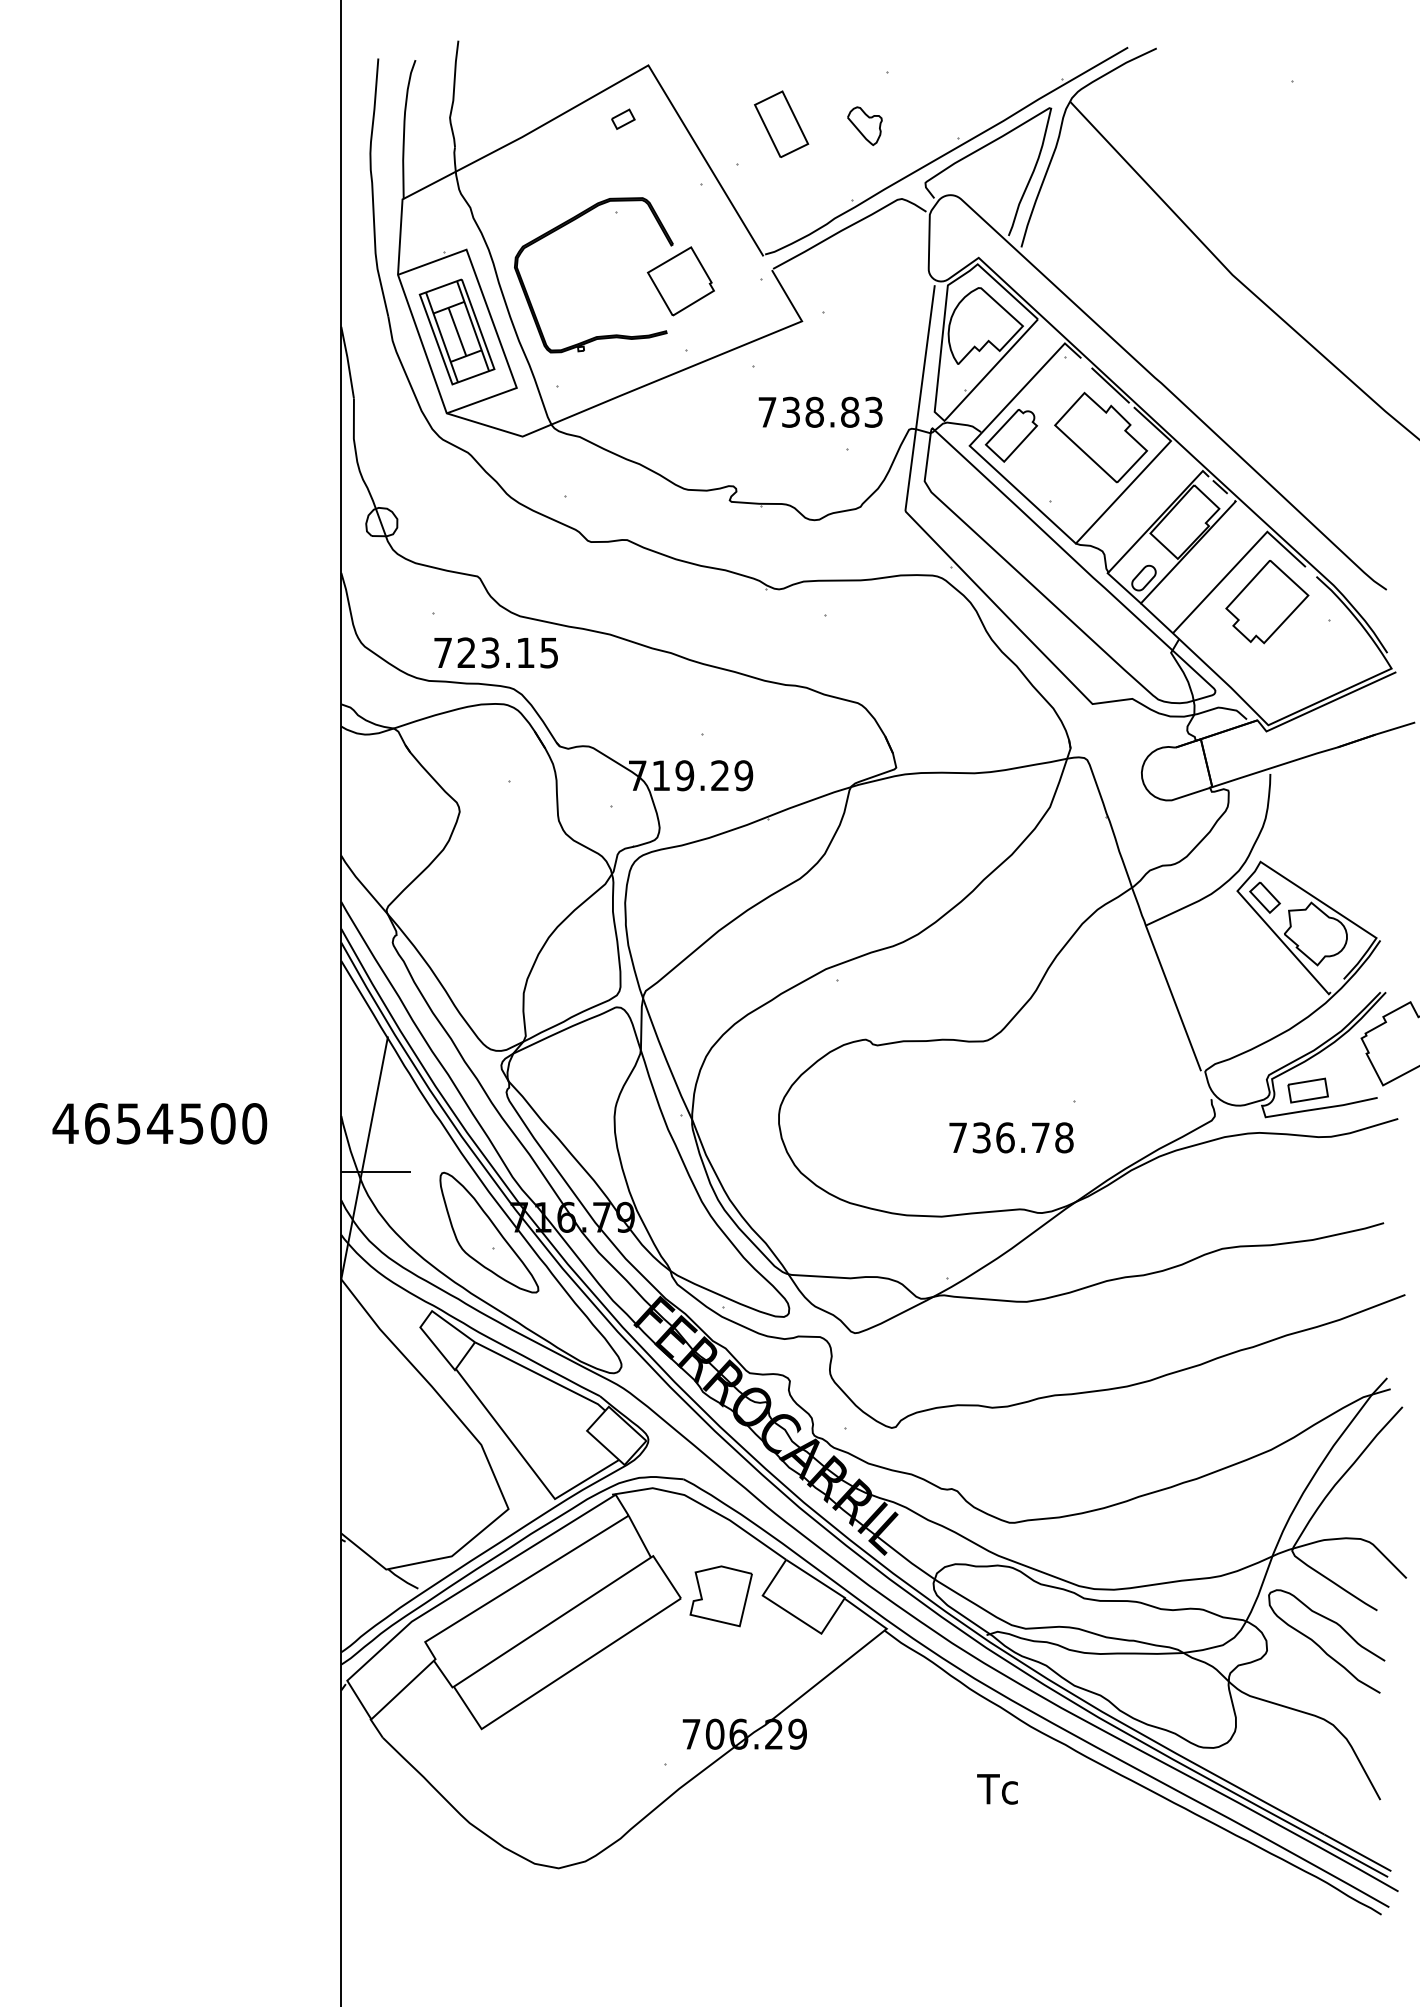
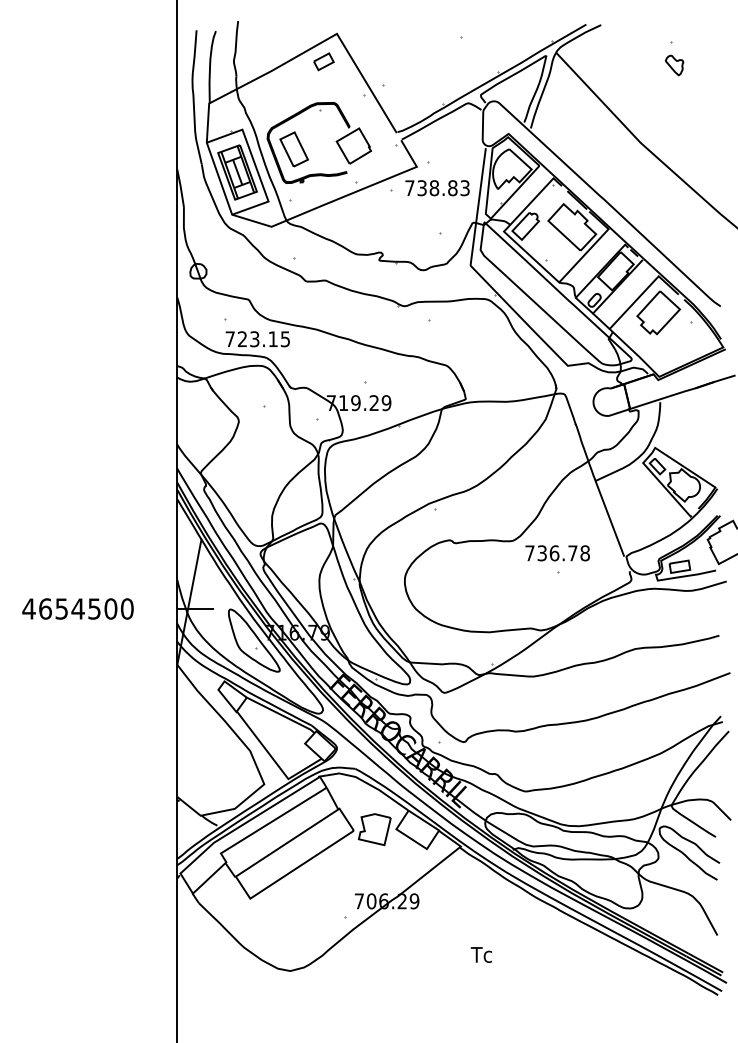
part: (622, 118) -> (323, 61), size x1.67
part: (780, 124) -> (293, 149), moved
part: (864, 126) -> (674, 65), moved
text: (820, 412) -> (437, 188), moved
text: (158, 1122) -> (77, 608), moved
text: (1011, 1138) -> (557, 553), moved
text: (995, 1788) -> (480, 954), moved

